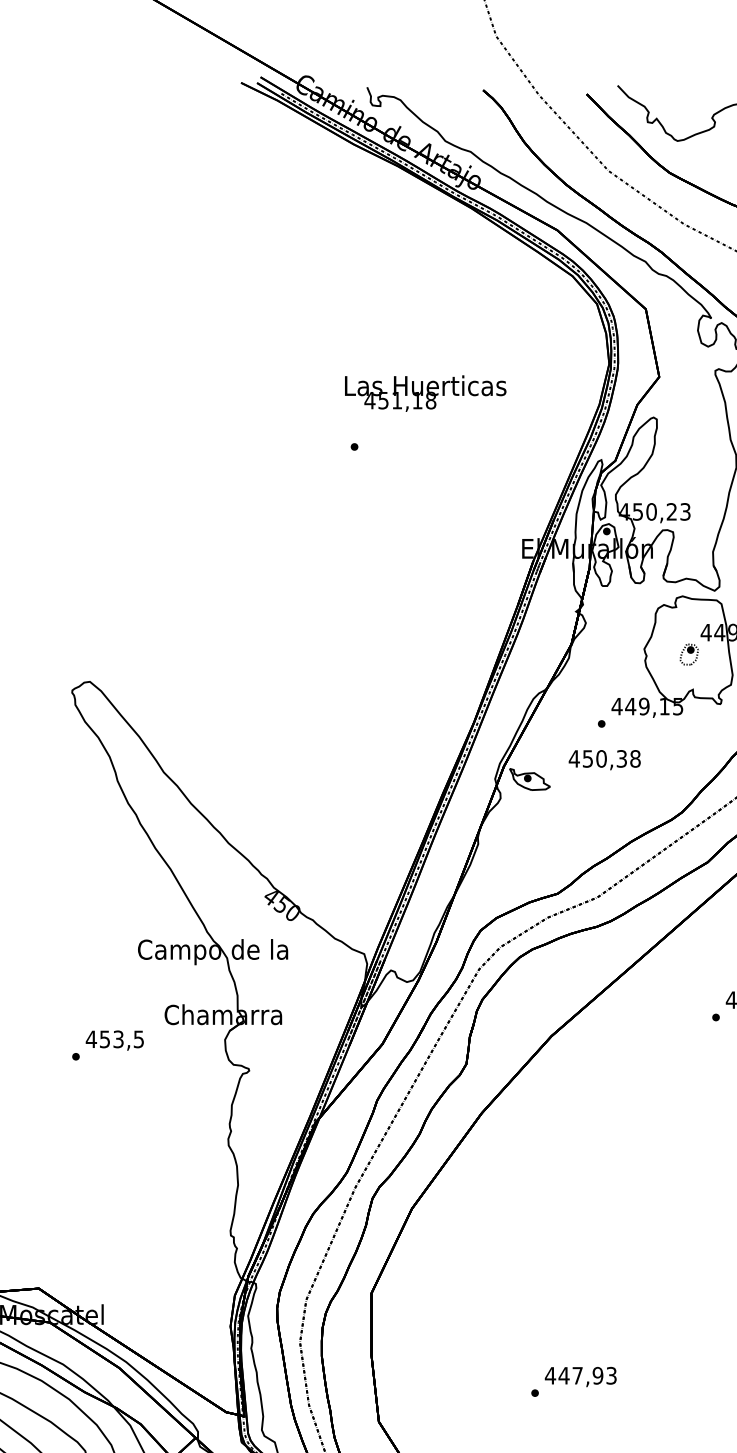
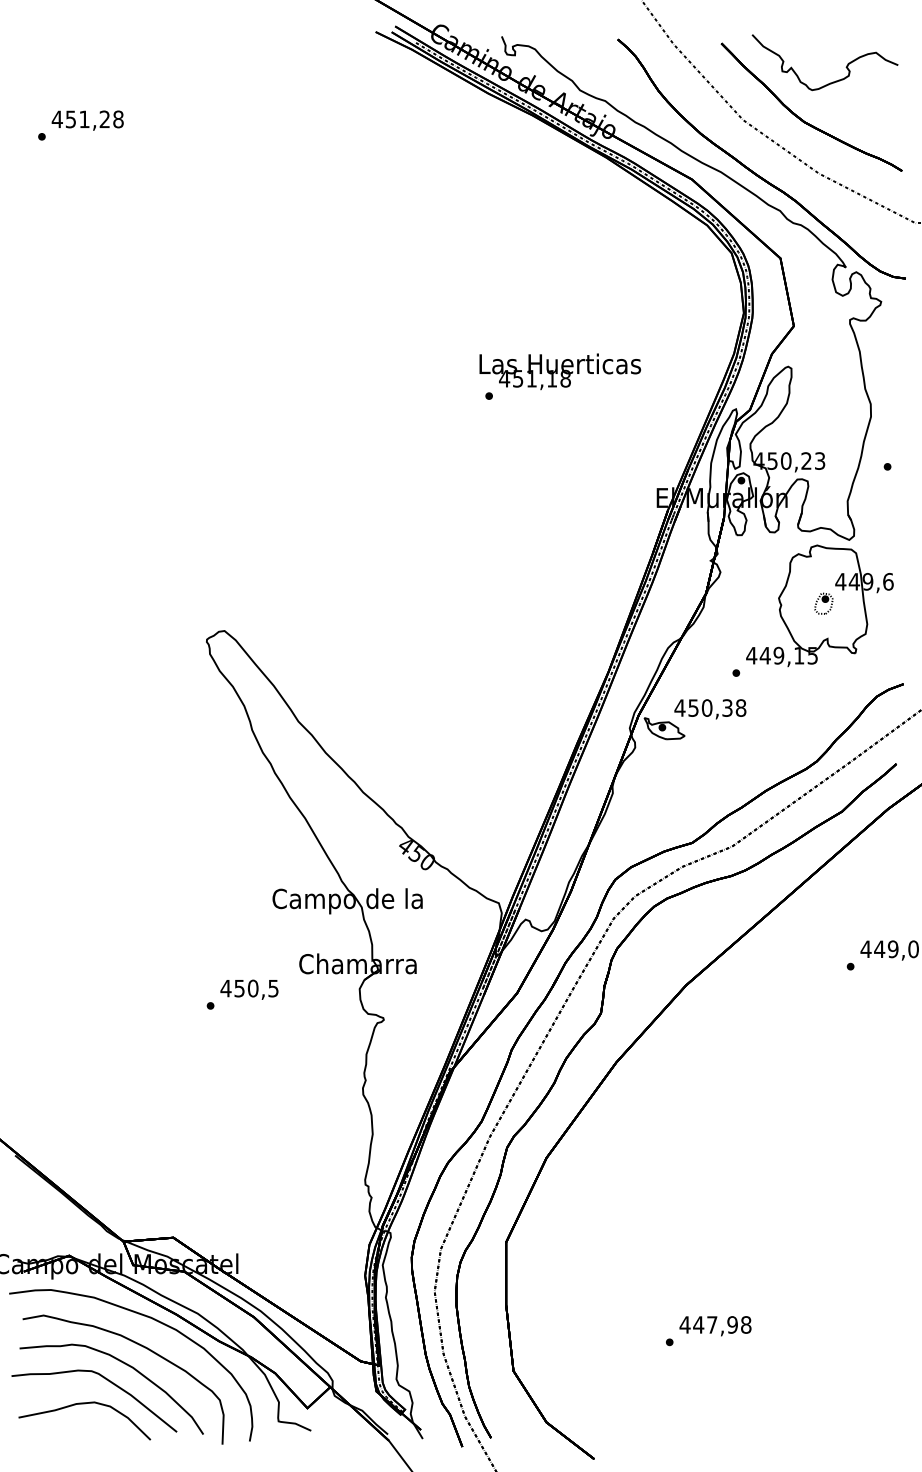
text: (424, 393) -> (559, 371), moved
text: (604, 760) -> (710, 709), moved
text: (117, 1039) -> (252, 988), 453,5 -> 450,5
text: (611, 1375) -> (746, 1324), 447,93 -> 447,98

